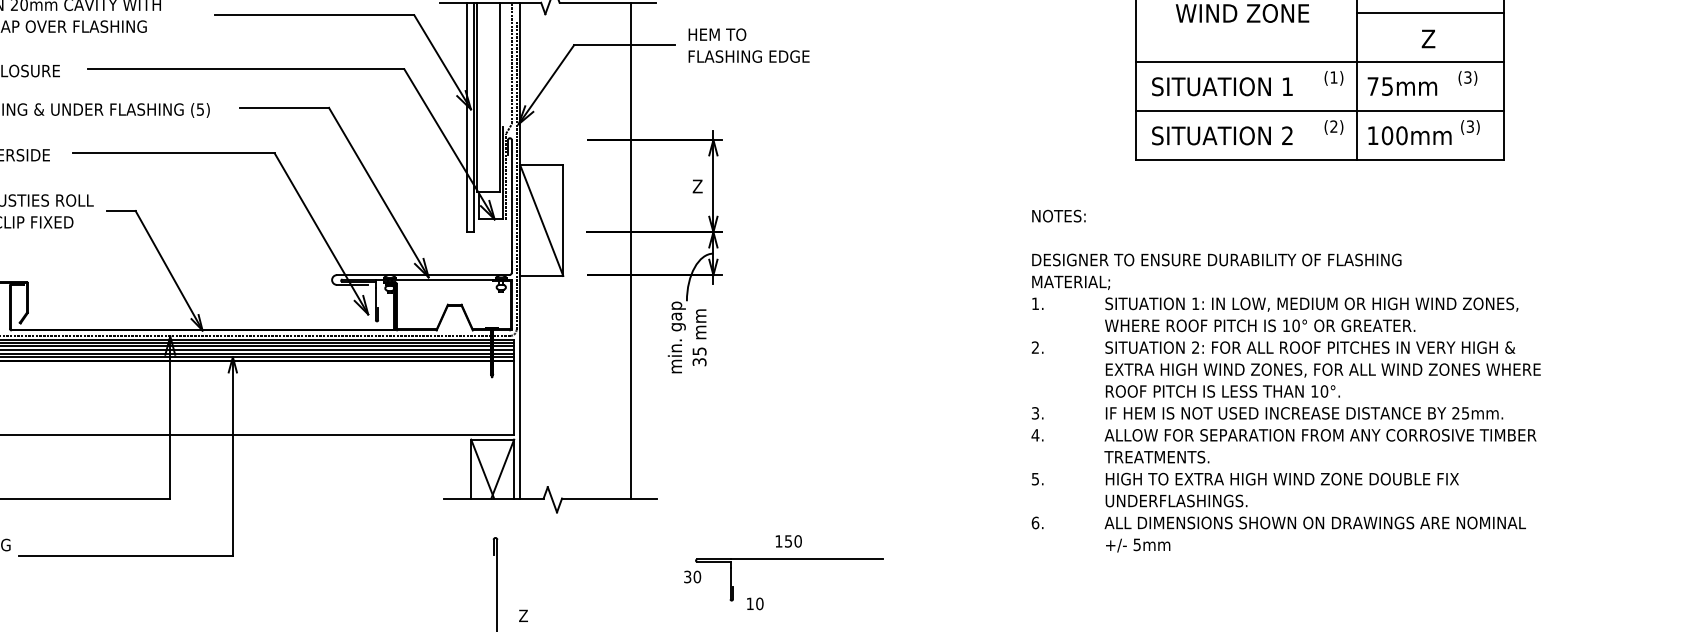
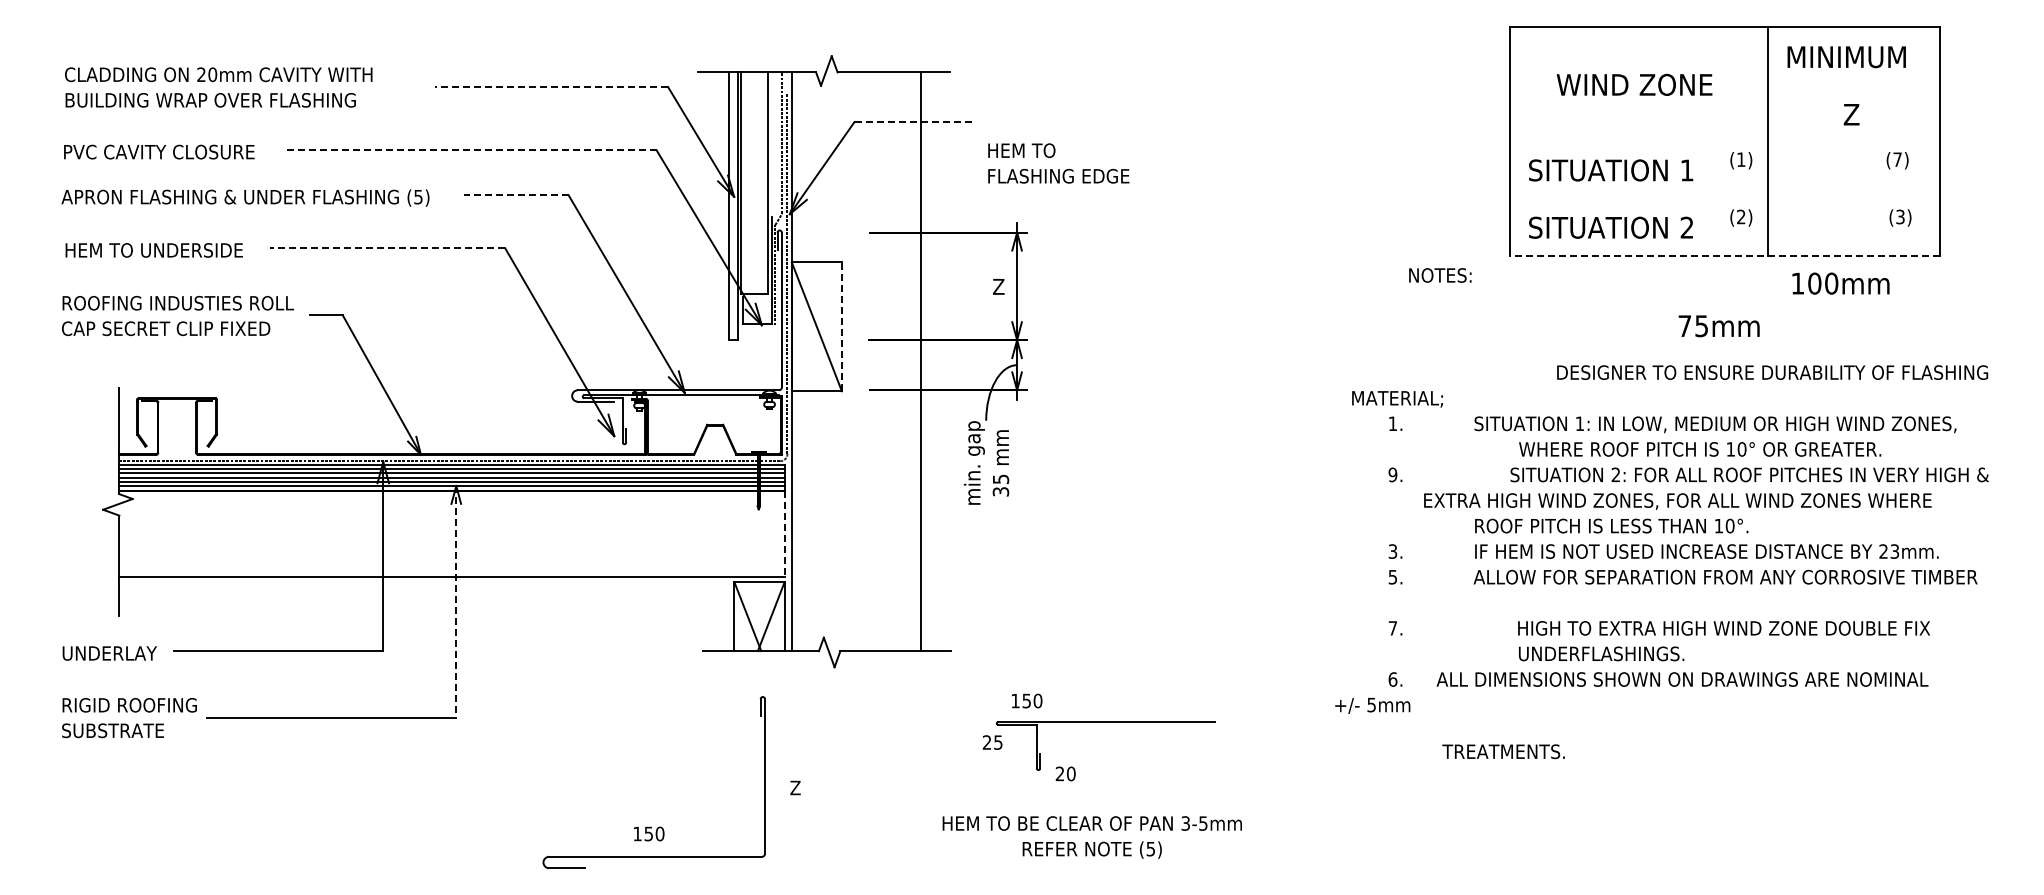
line: (1430, 13) -> (1853, 84), removed
line: (314, 15) -> (551, 87), solid -> dashed
line: (624, 45) -> (913, 122), solid -> dashed
text: (748, 45) -> (1058, 163), moved
line: (1319, 61) -> (1724, 141), removed
line: (245, 69) -> (471, 150), solid -> dashed
text: (1467, 77) -> (1897, 159), (3) -> (7)
text: (1401, 86) -> (1718, 326), moved
line: (283, 108) -> (515, 195), solid -> dashed
line: (1319, 110) -> (1724, 198), removed
text: (1409, 135) -> (1840, 283), moved
line: (173, 153) -> (387, 248), solid -> dashed
line: (1319, 160) -> (1724, 256), solid -> dashed
text: (1059, 216) -> (1440, 275), moved
line: (562, 220) -> (841, 326), solid -> dashed
text: (1216, 259) -> (1772, 372), moved
text: (1071, 283) -> (1397, 399), moved
text: (1260, 325) -> (1700, 449), moved
text: (1035, 347) -> (1392, 474), 2. -> 9.
text: (1310, 347) -> (1749, 474), moved
text: (1323, 370) -> (1677, 501), moved
line: (514, 397) -> (784, 533), solid -> dashed
text: (1466, 412) -> (1895, 550), 25mm. -> 23mm.
text: (1035, 435) -> (1392, 577), 4. -> 5.
line: (233, 456) -> (456, 601), solid -> dashed
text: (1156, 456) -> (1503, 751), moved
text: (1035, 479) -> (1392, 628), 5. -> 7.
text: (1282, 479) -> (1724, 628), moved
text: (1176, 500) -> (1601, 653), moved
text: (1315, 522) -> (1682, 679), moved
text: (789, 540) -> (1027, 700), moved
text: (1137, 545) -> (1372, 705), moved
text: (692, 576) -> (992, 742), 30 -> 25
text: (749, 603) -> (1059, 773), 10 -> 20

